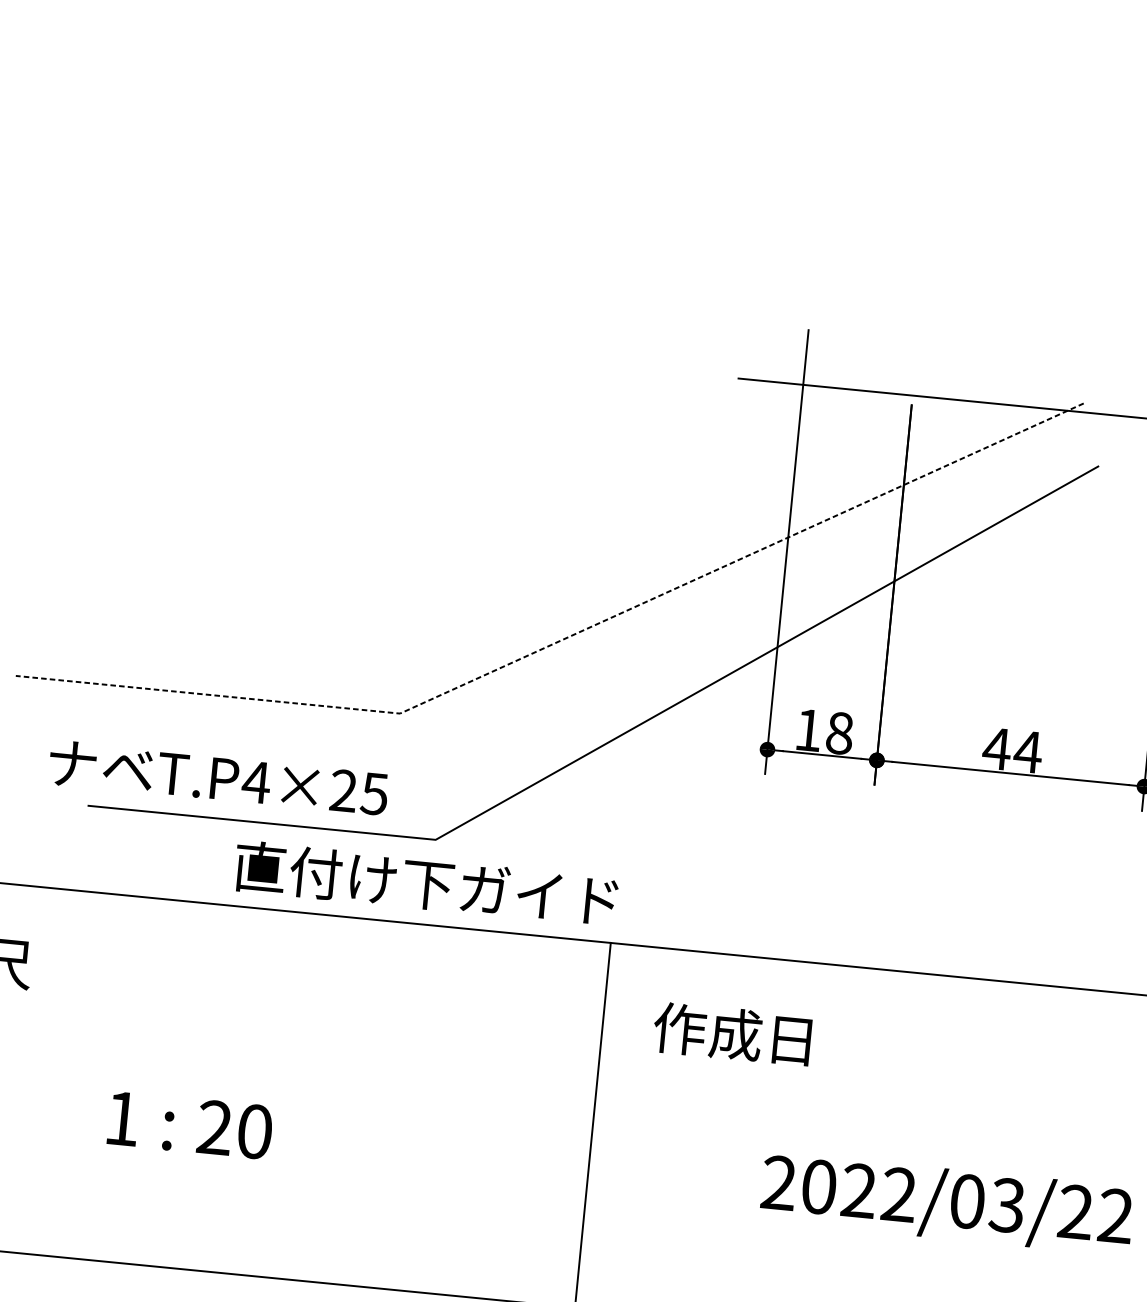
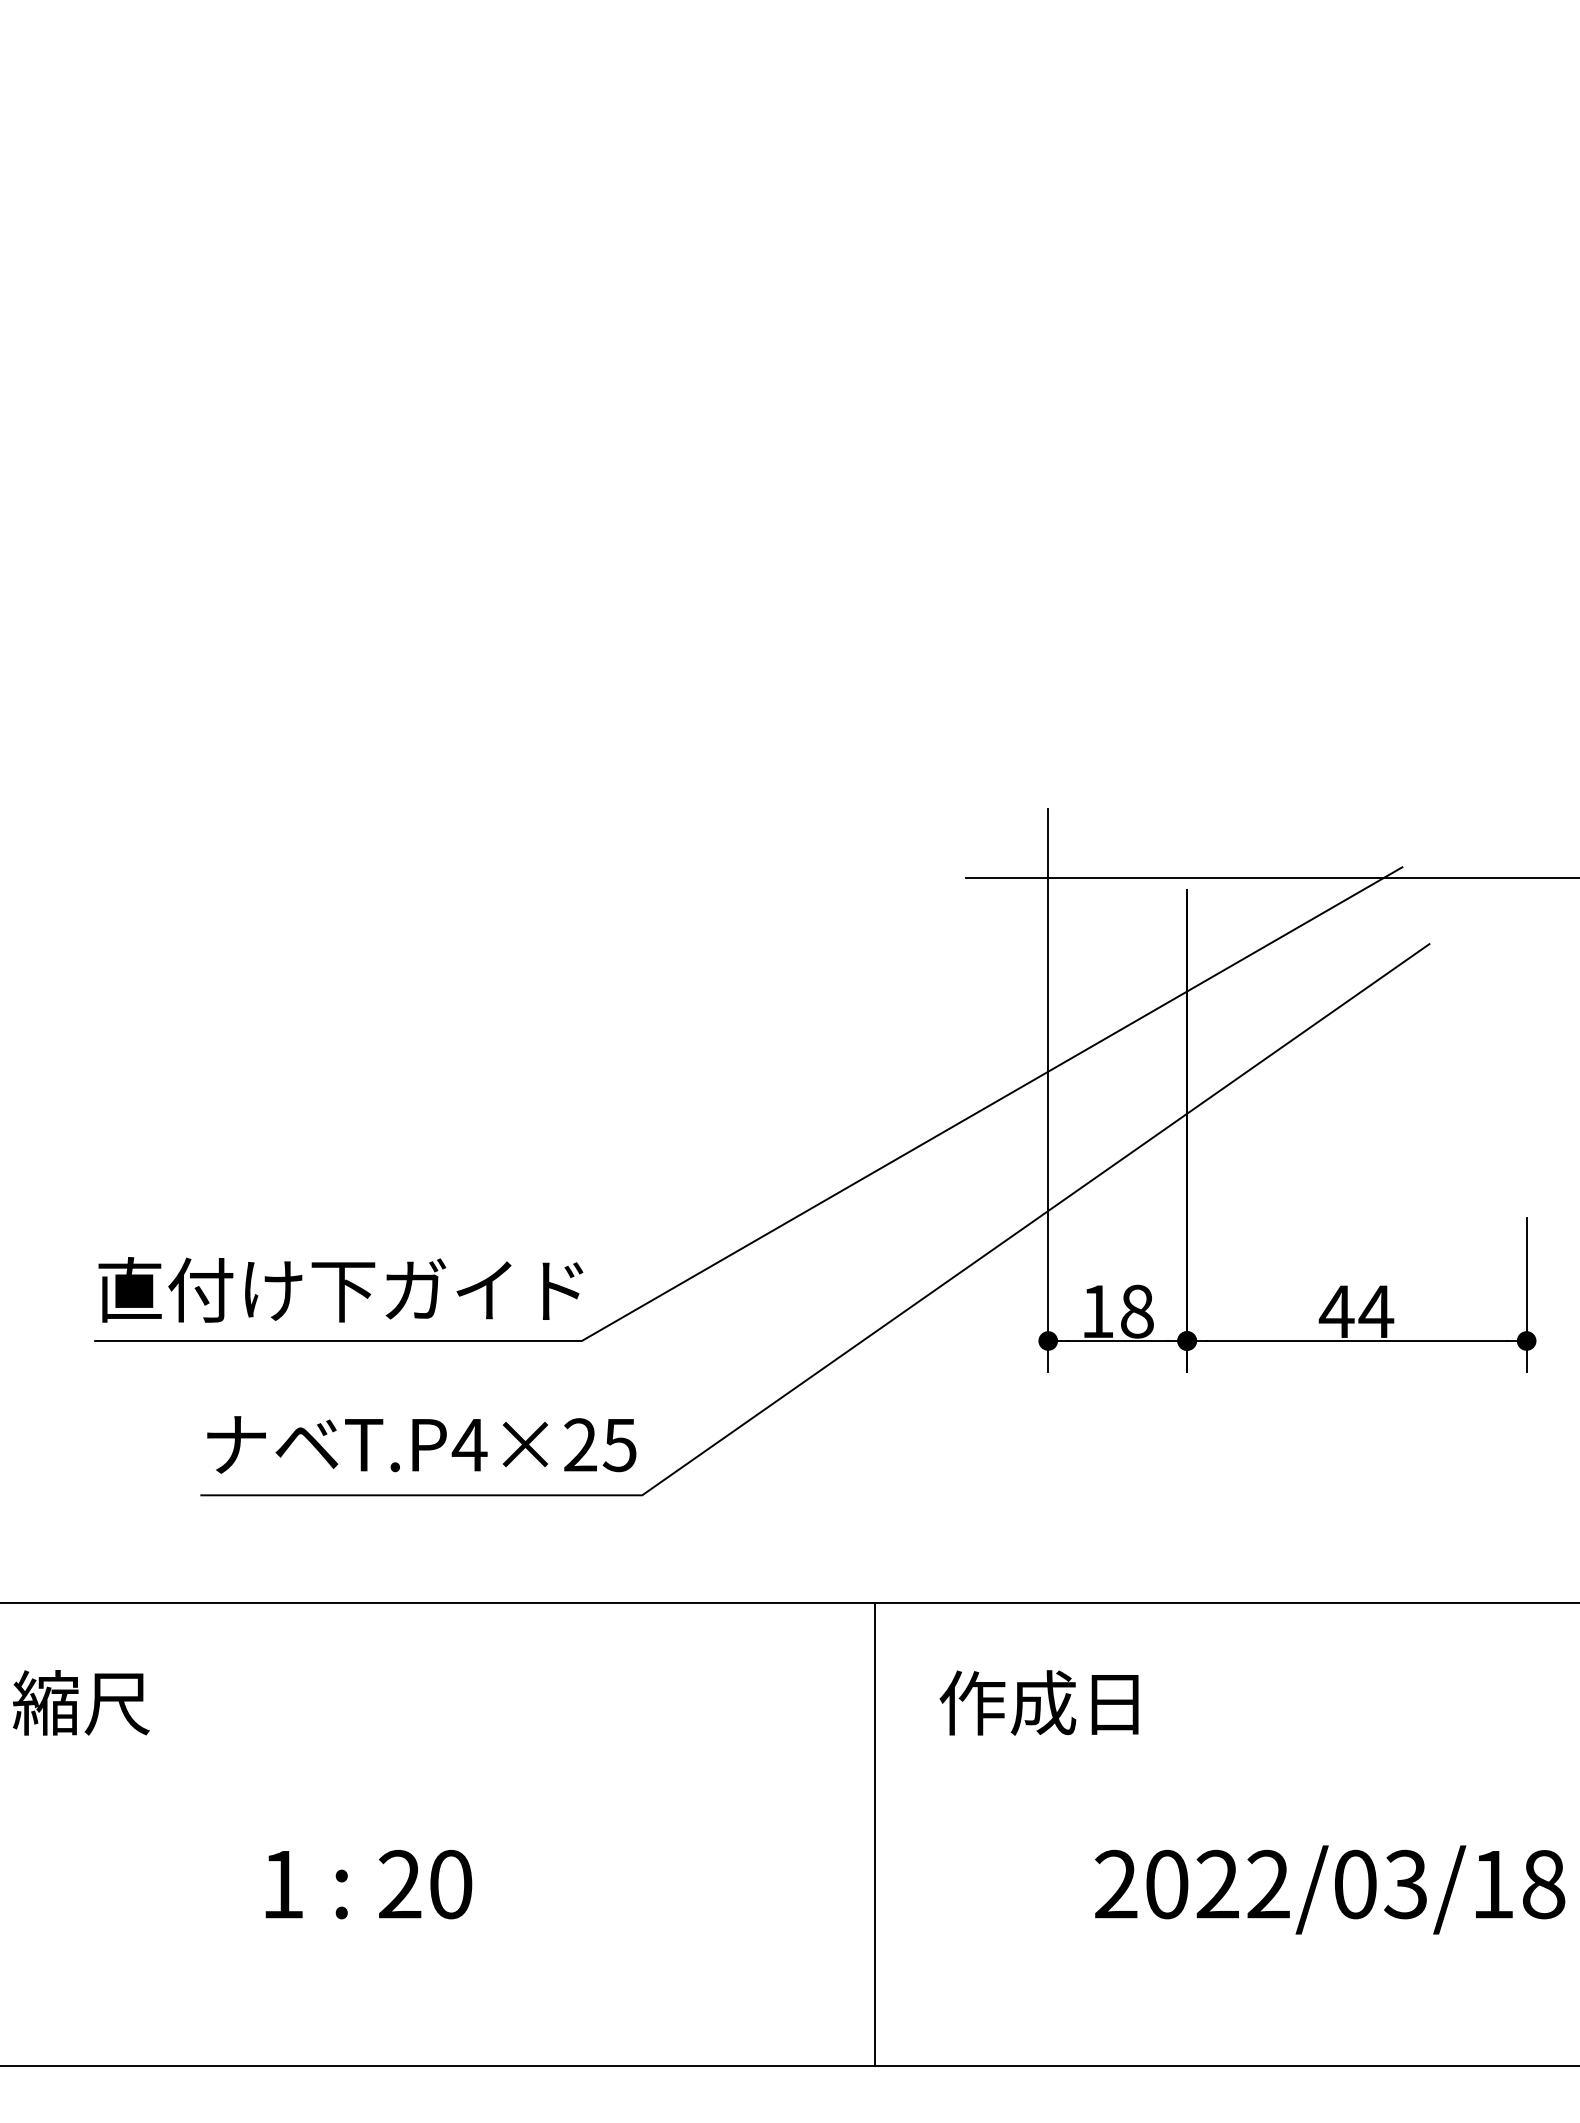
line: (565, 638) -> (780, 1226), dashed -> solid
text: (218, 778) -> (421, 1444), moved
text: (426, 883) -> (340, 1289), moved
text: (1095, 1214) -> (1518, 1884), 2022/03/22 -> 2022/03/18

